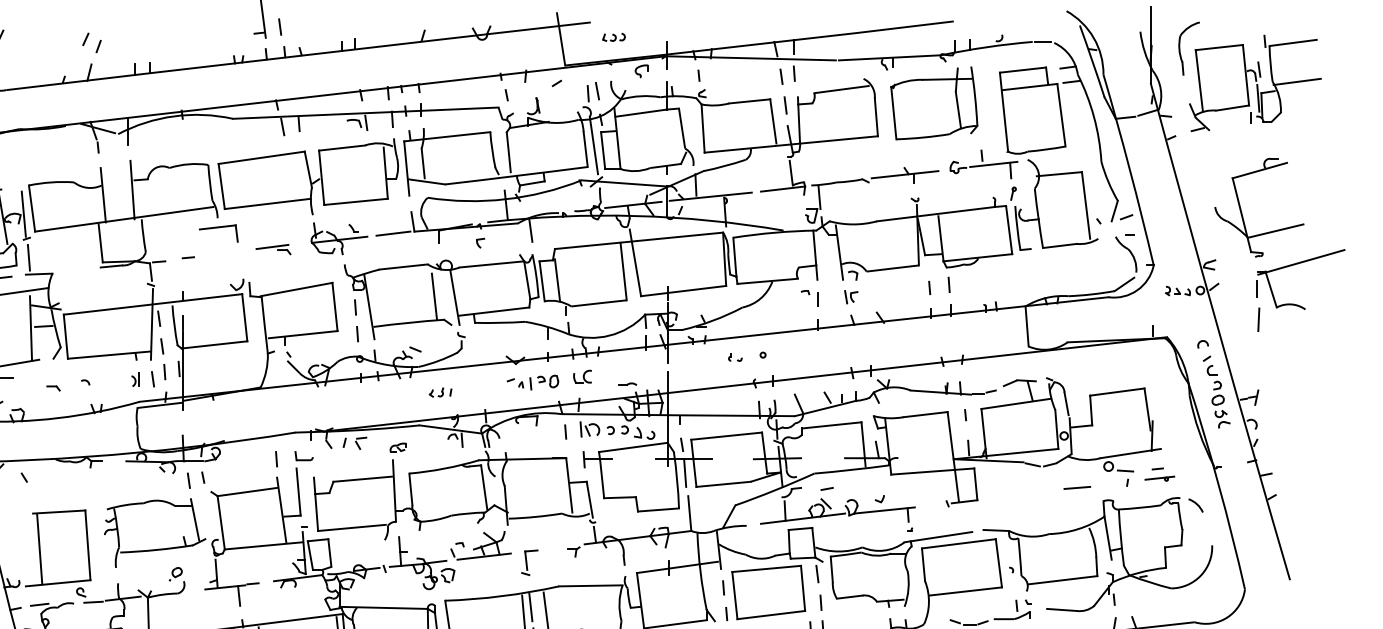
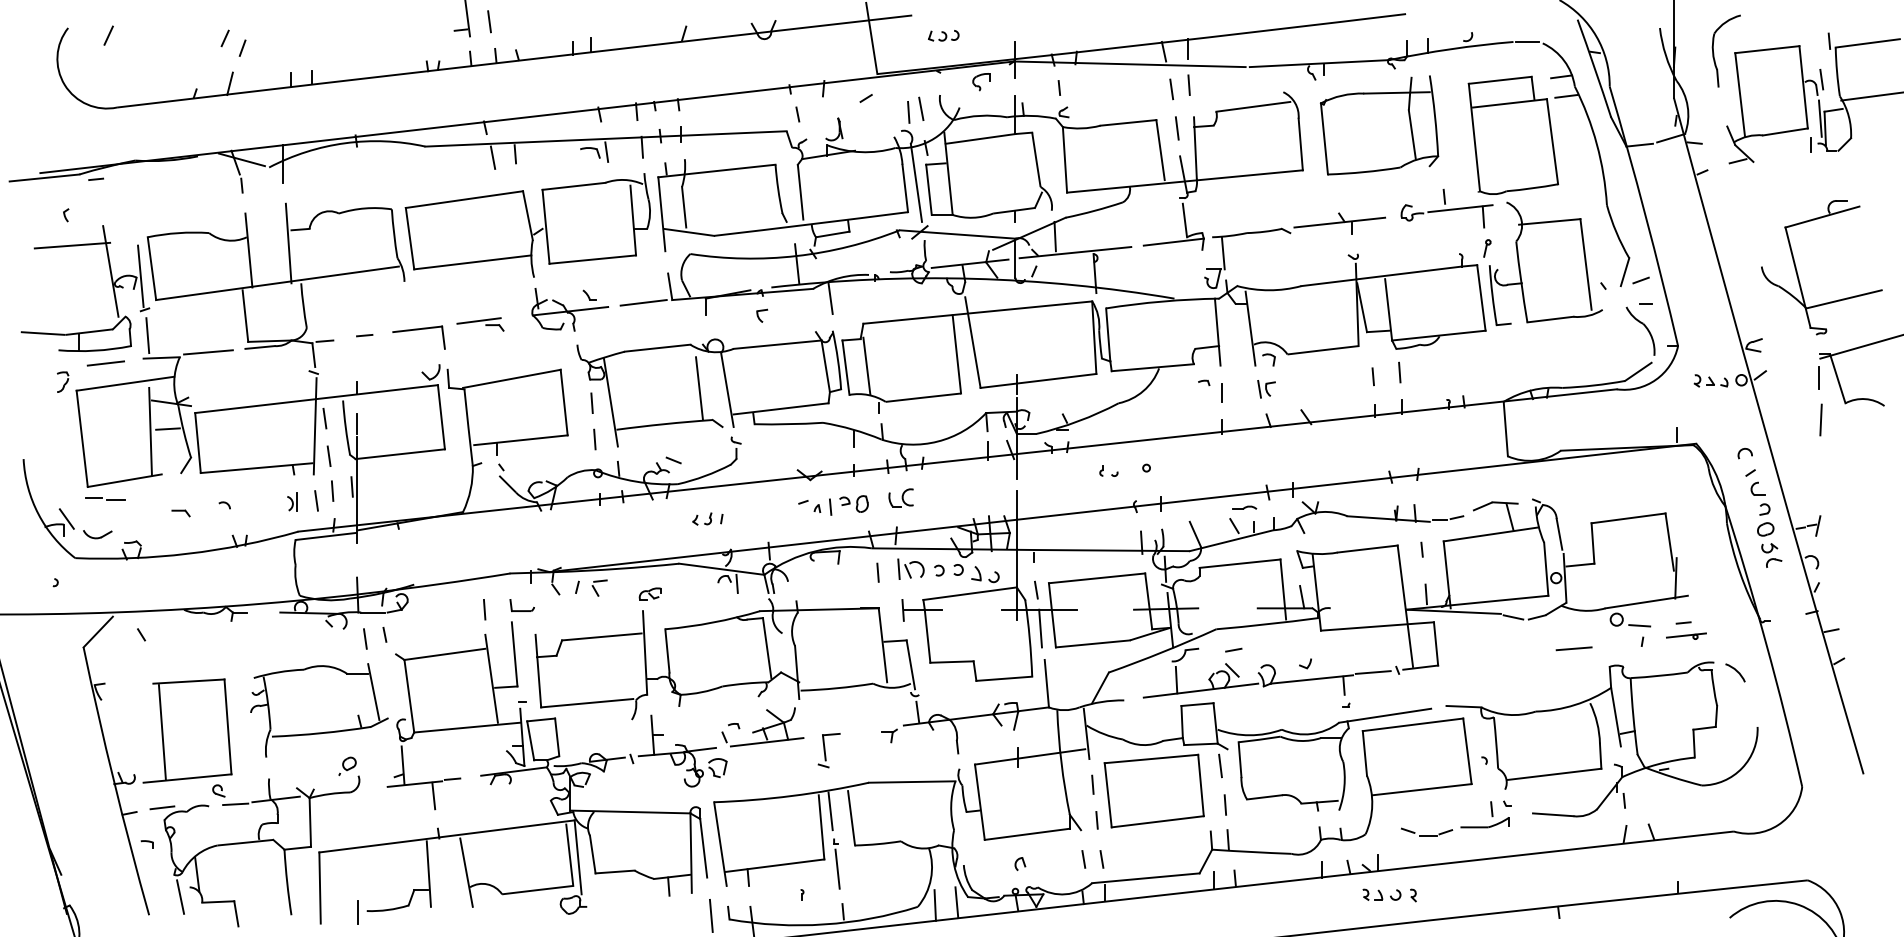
part: (218, 228) -> (418, 330), moved
line: (73, 270) -> (208, 352), added
part: (627, 384) -> (1244, 507), moved
line: (929, 505) -> (1372, 672), added

